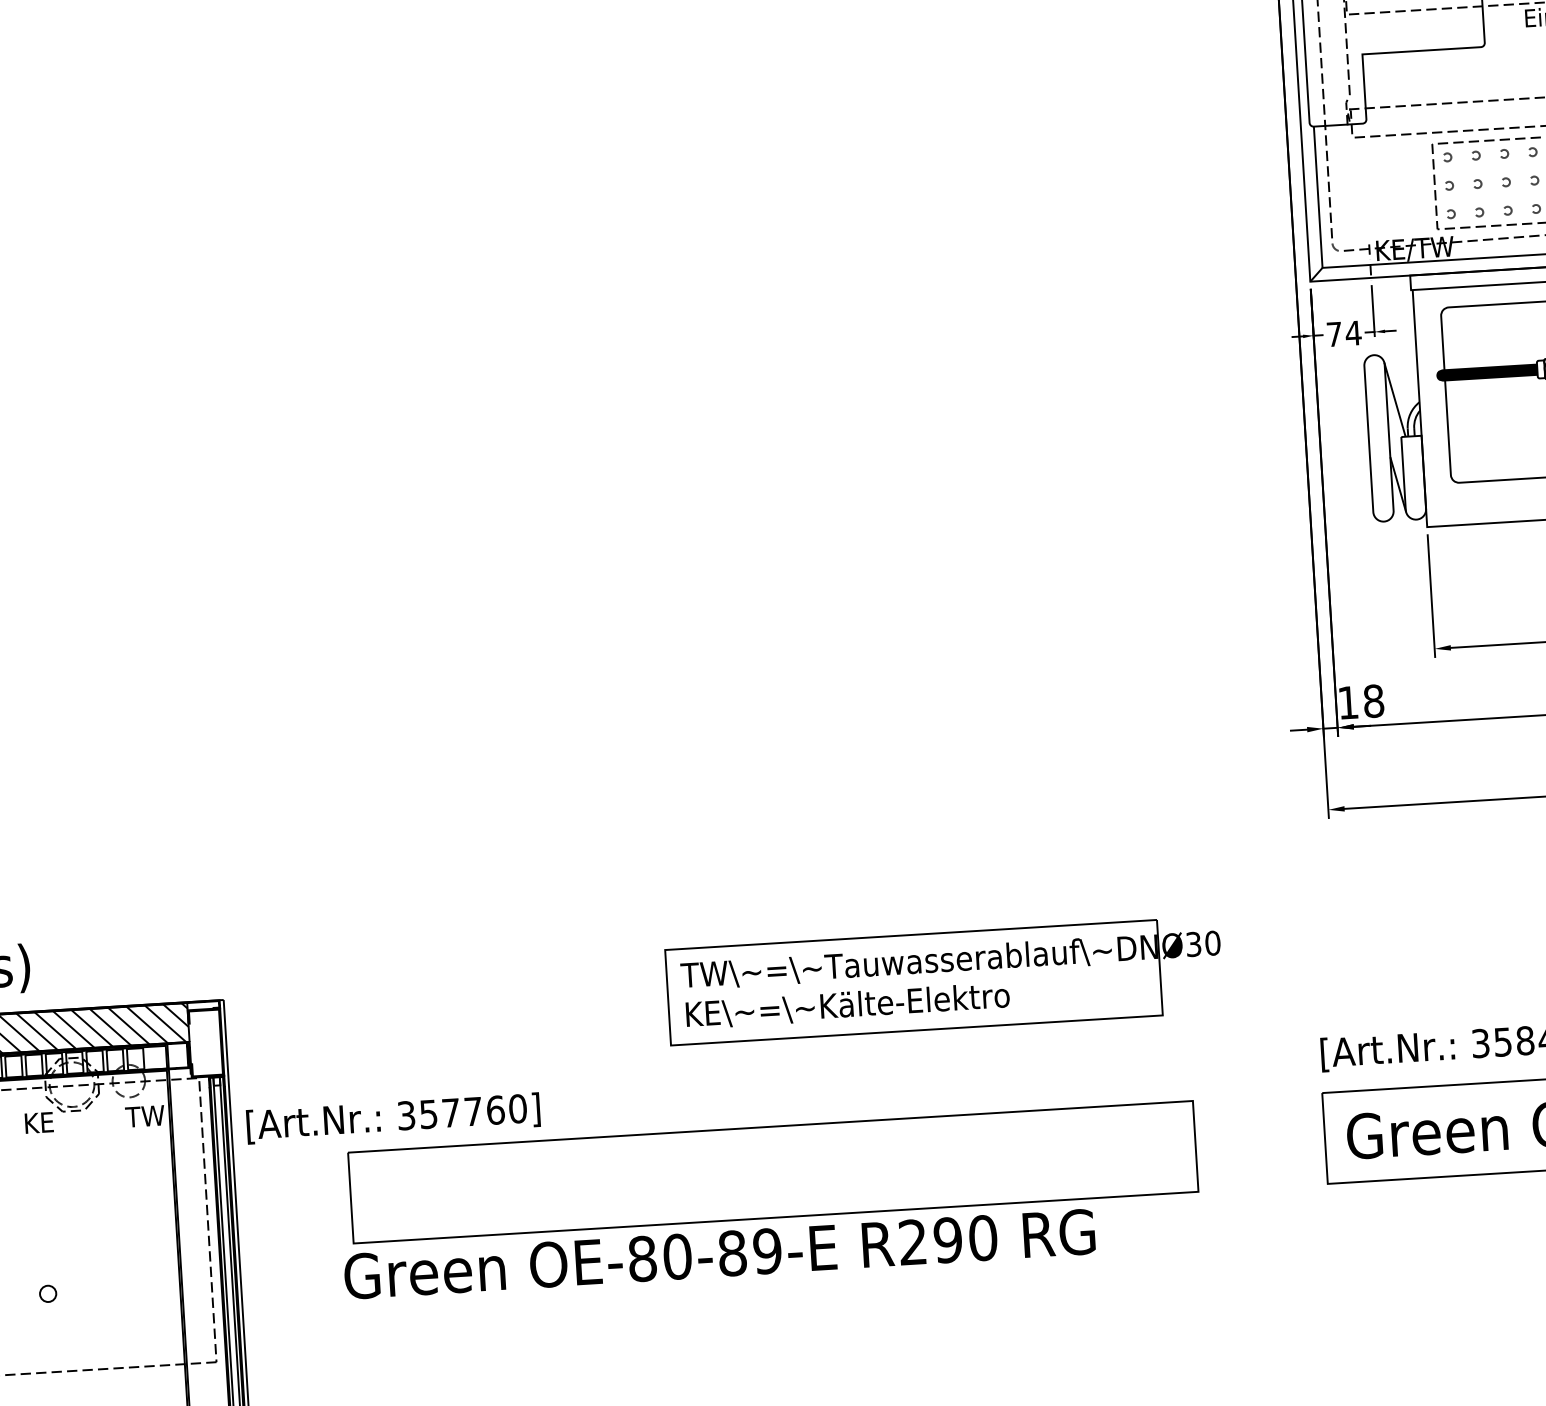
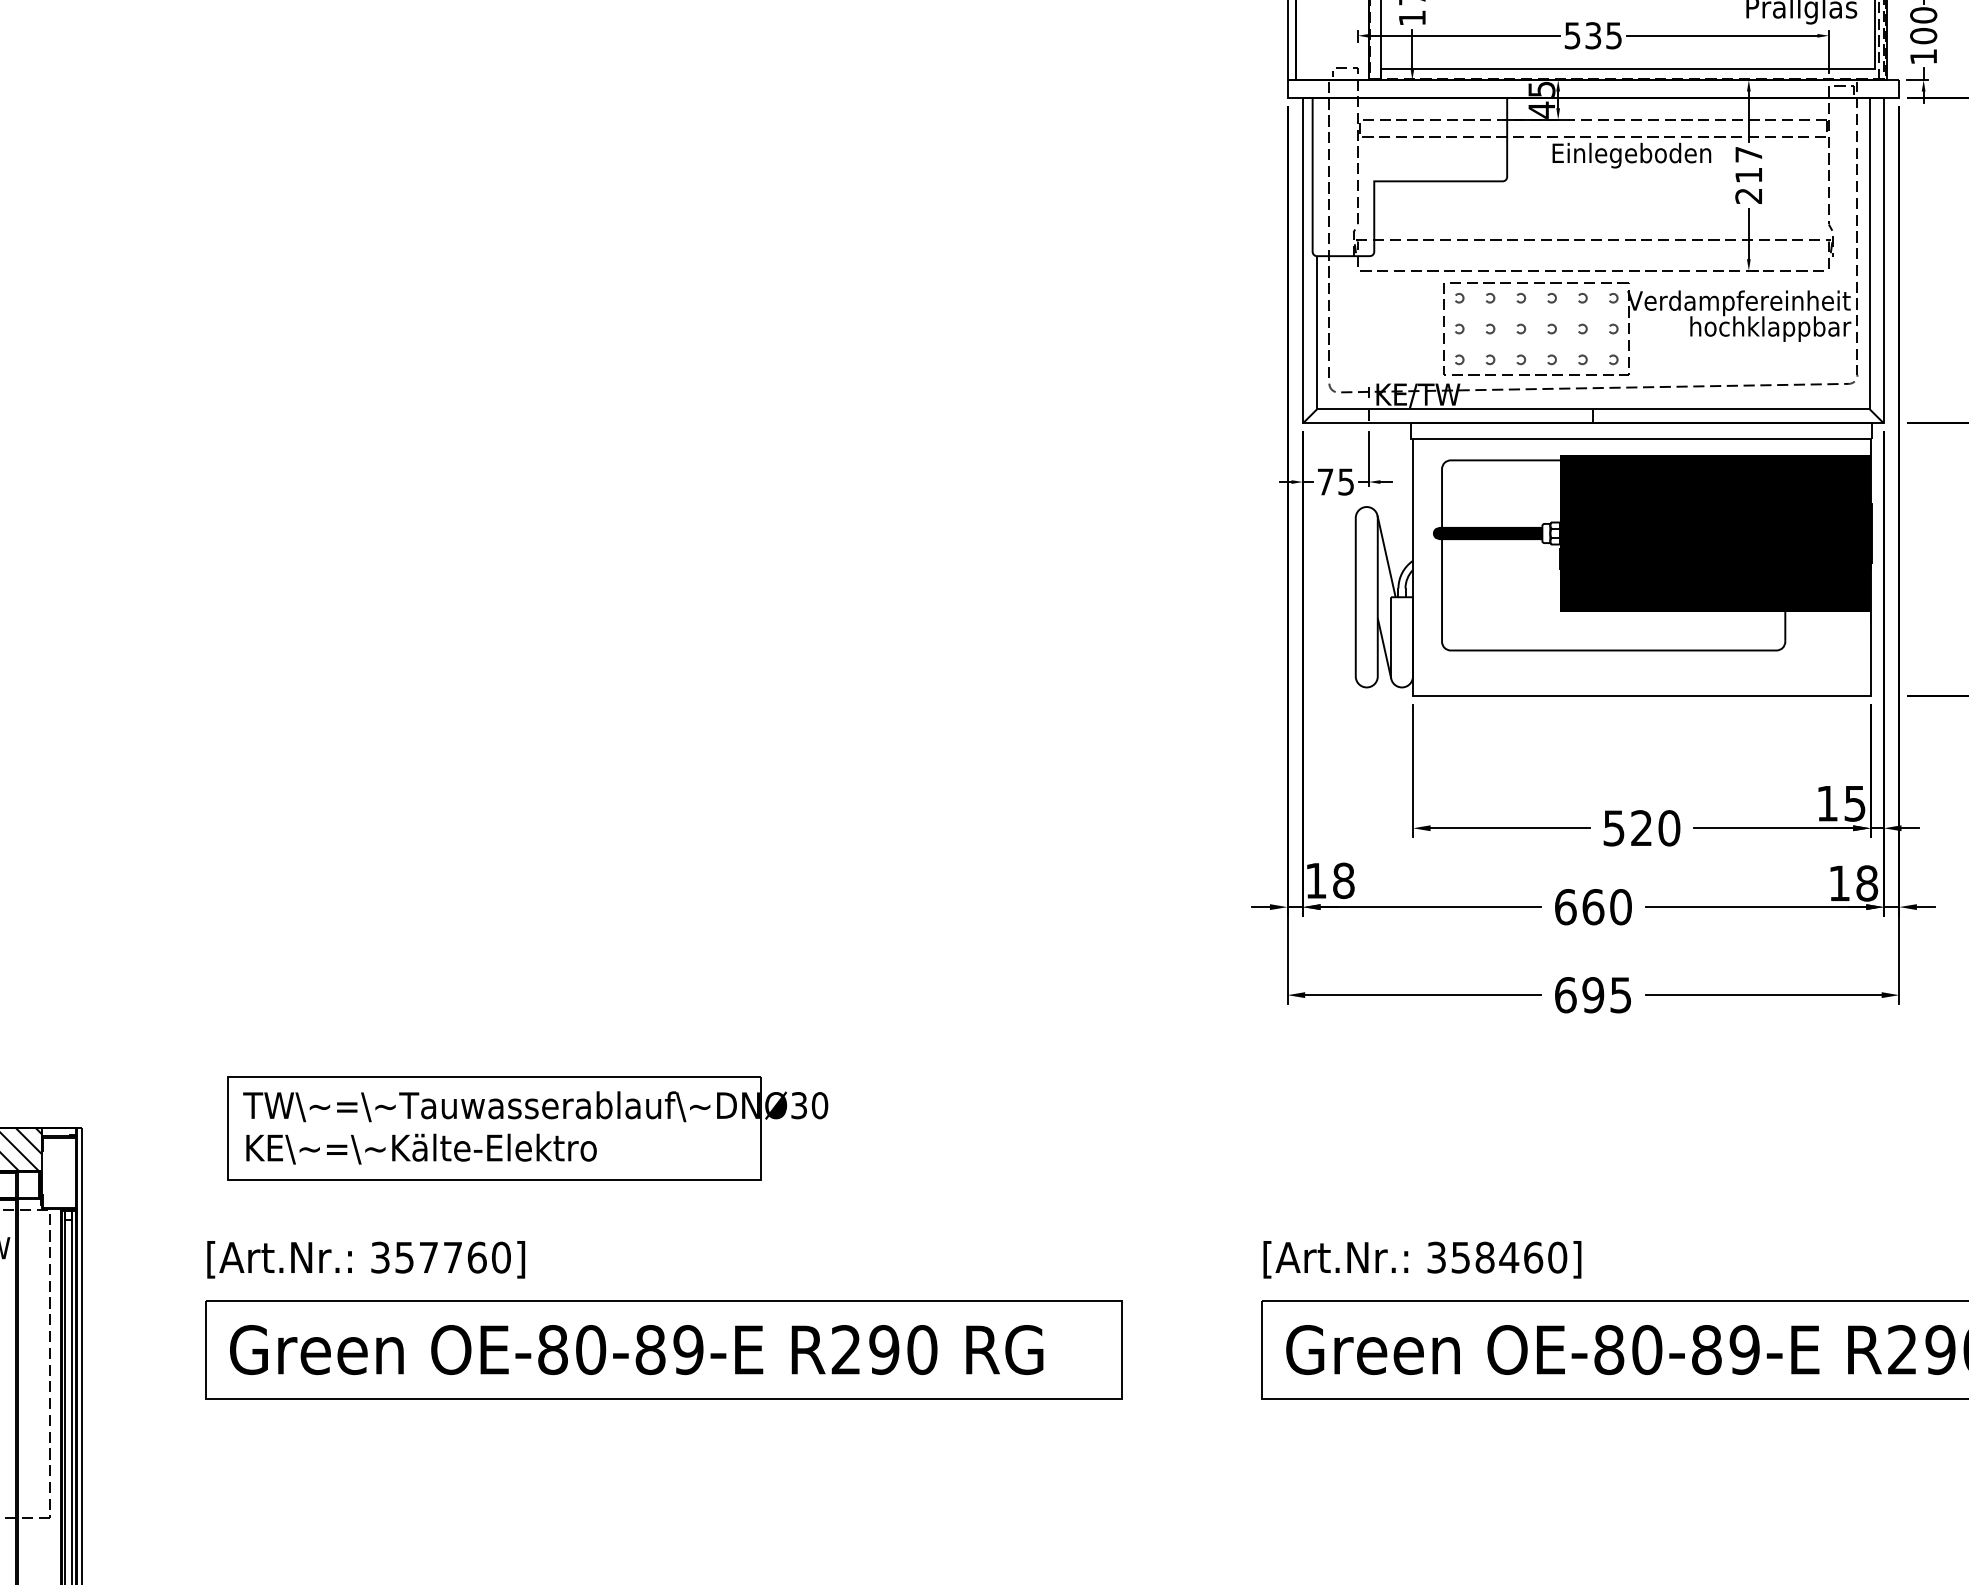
text: (1352, 332) -> (1345, 481), 74 -> 75
part: (944, 980) -> (527, 1128), moved
text: (393, 1118) -> (366, 1259), moved
text: (719, 1254) -> (636, 1350), moved

